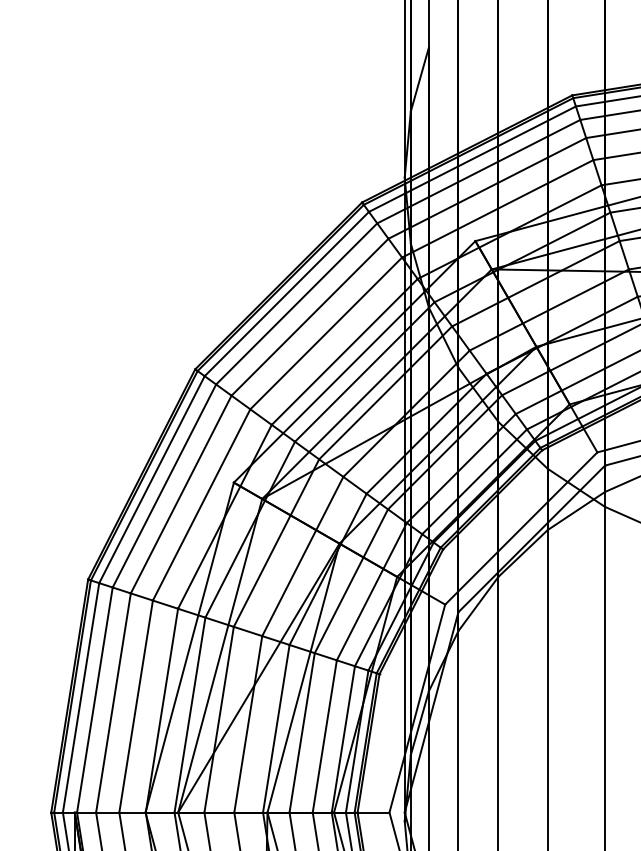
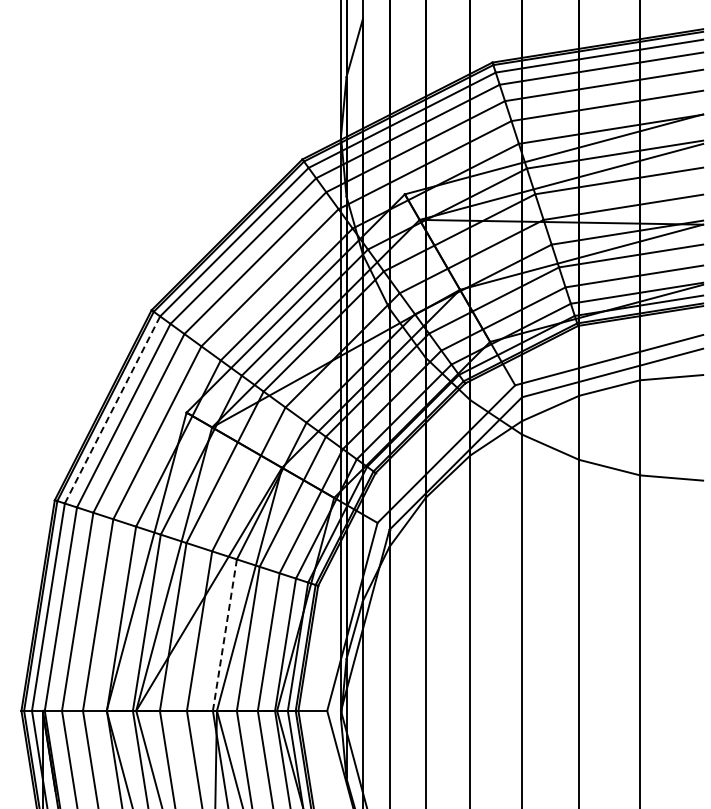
line: (151, 479) -> (112, 409), solid -> dashed
line: (275, 729) -> (224, 635), solid -> dashed

